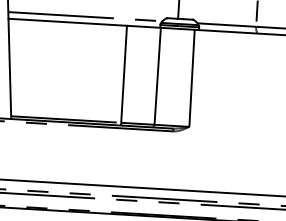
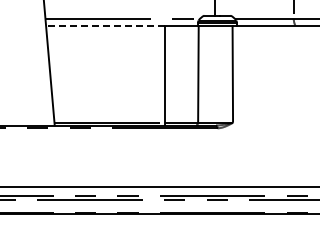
line: (66, 22) -> (104, 25), solid -> dashed

